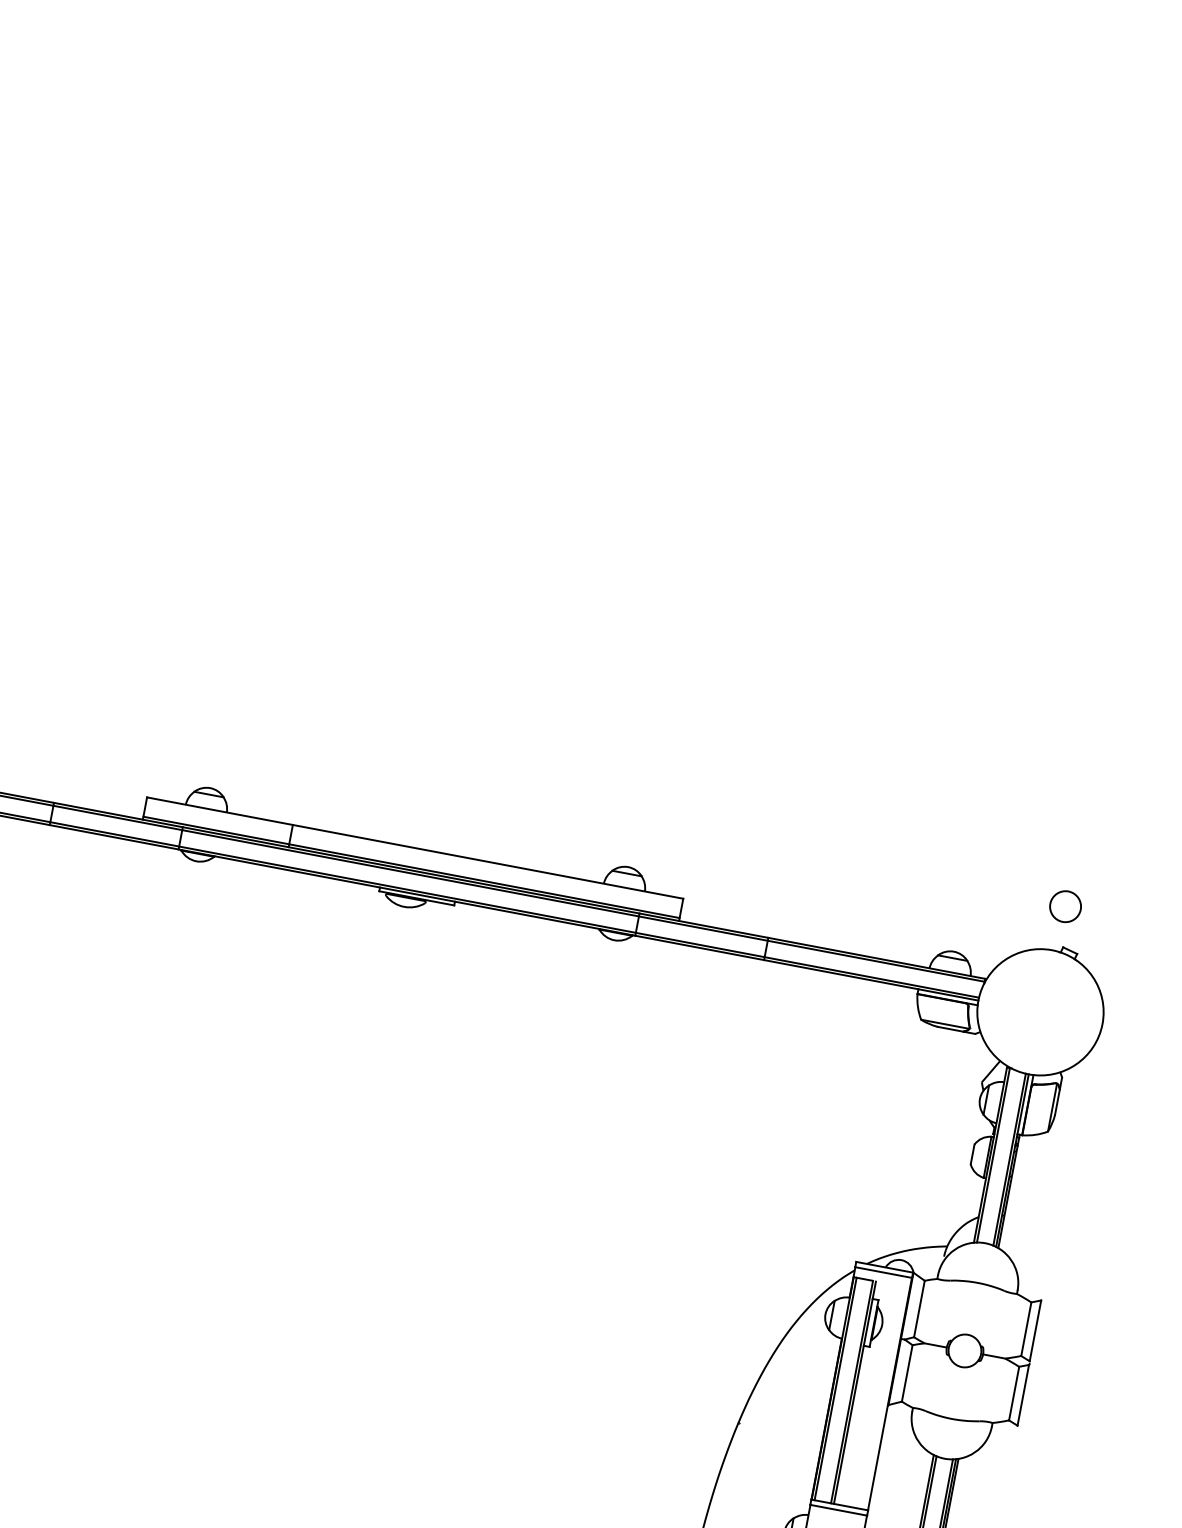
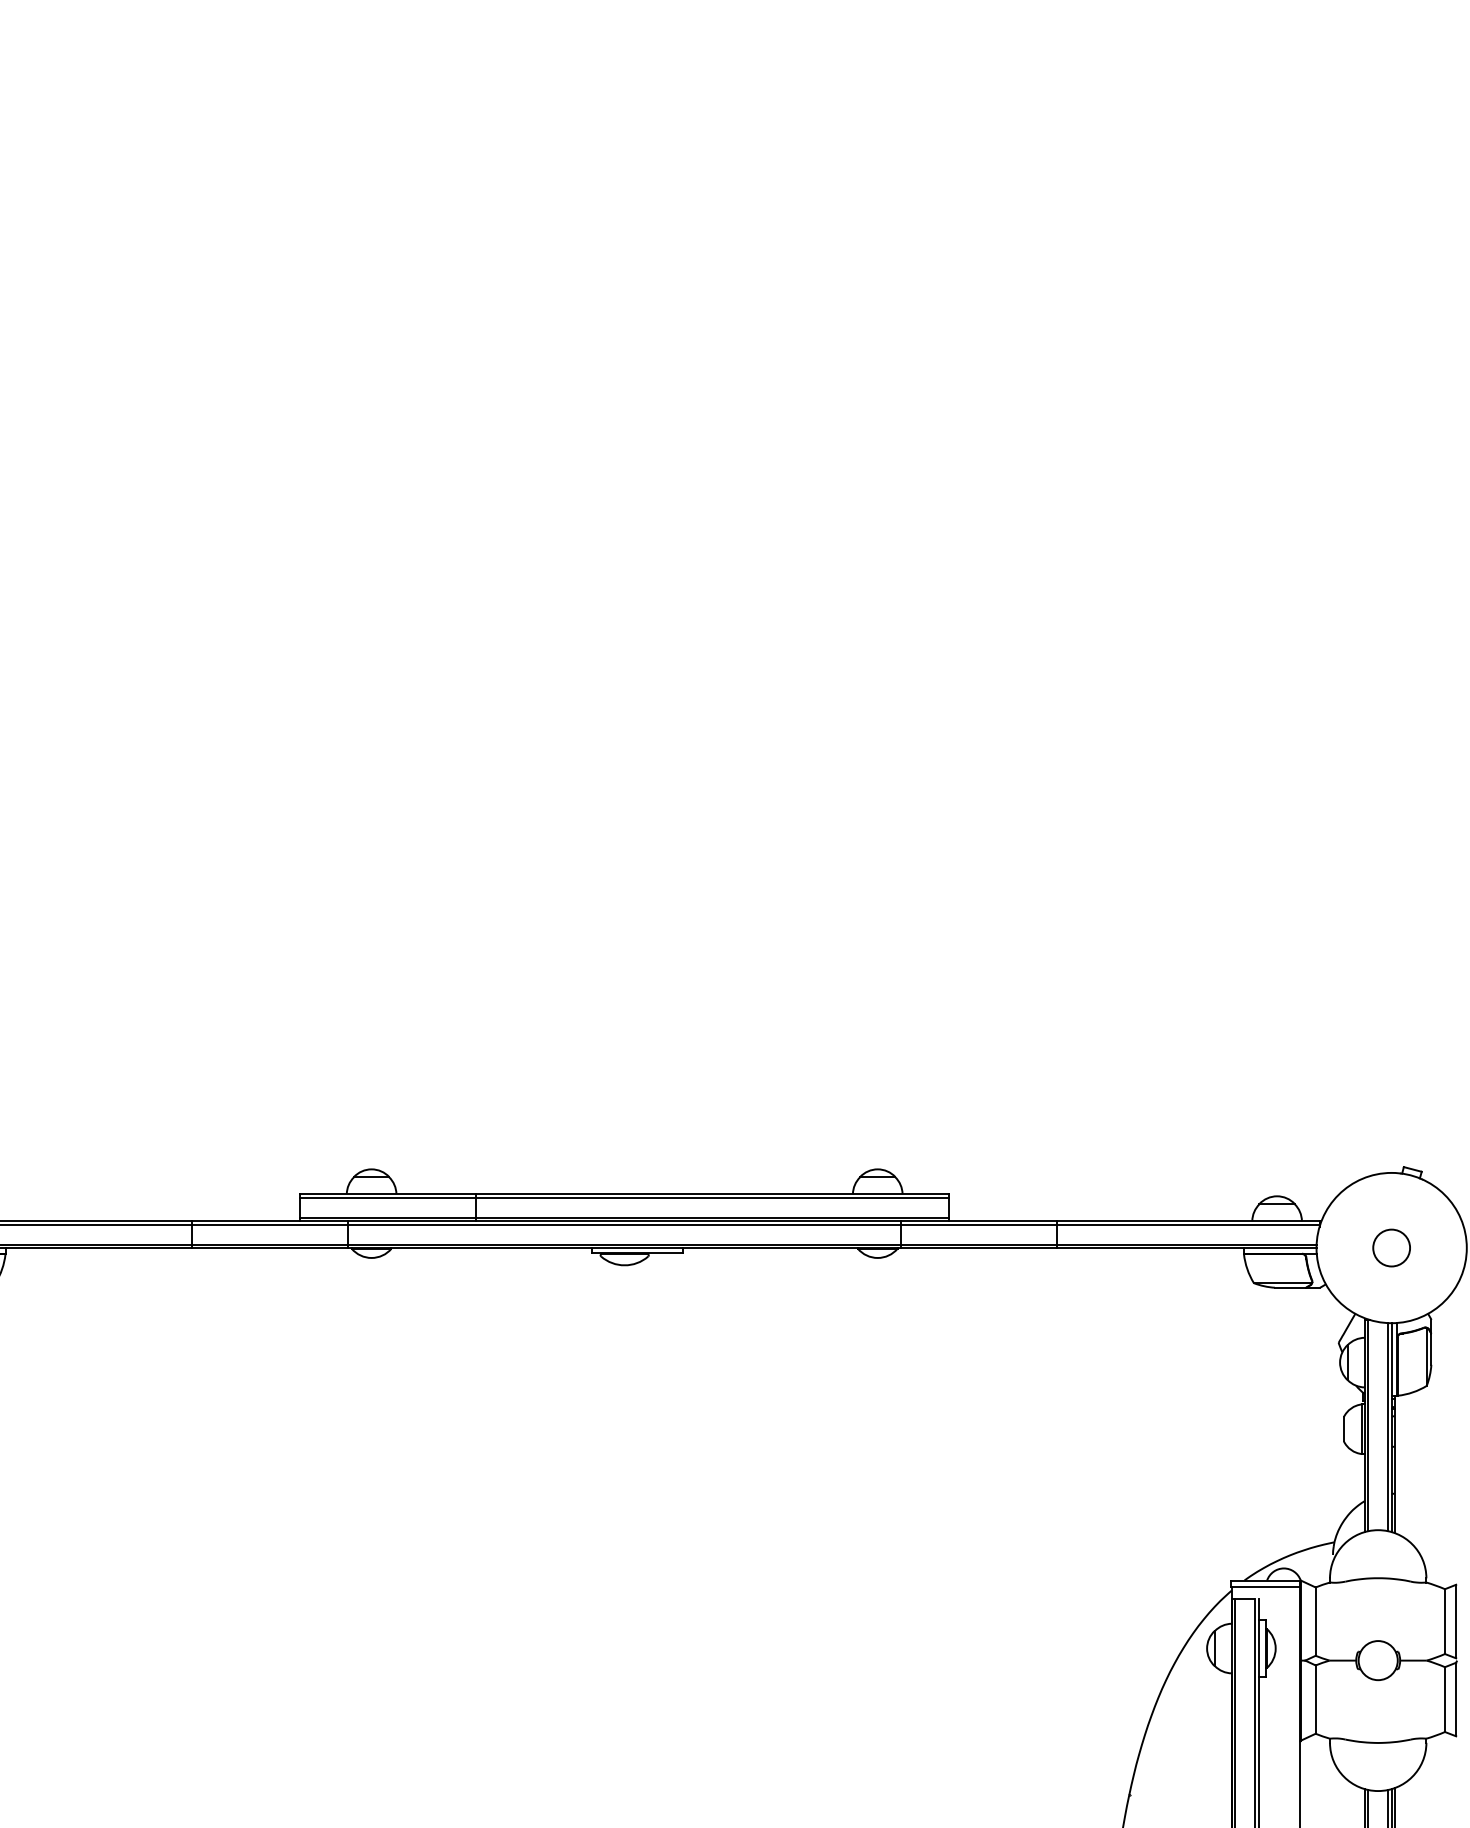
line: (414, 850) -> (624, 1197), added
circle: (1065, 906) -> (1391, 1247), moved

